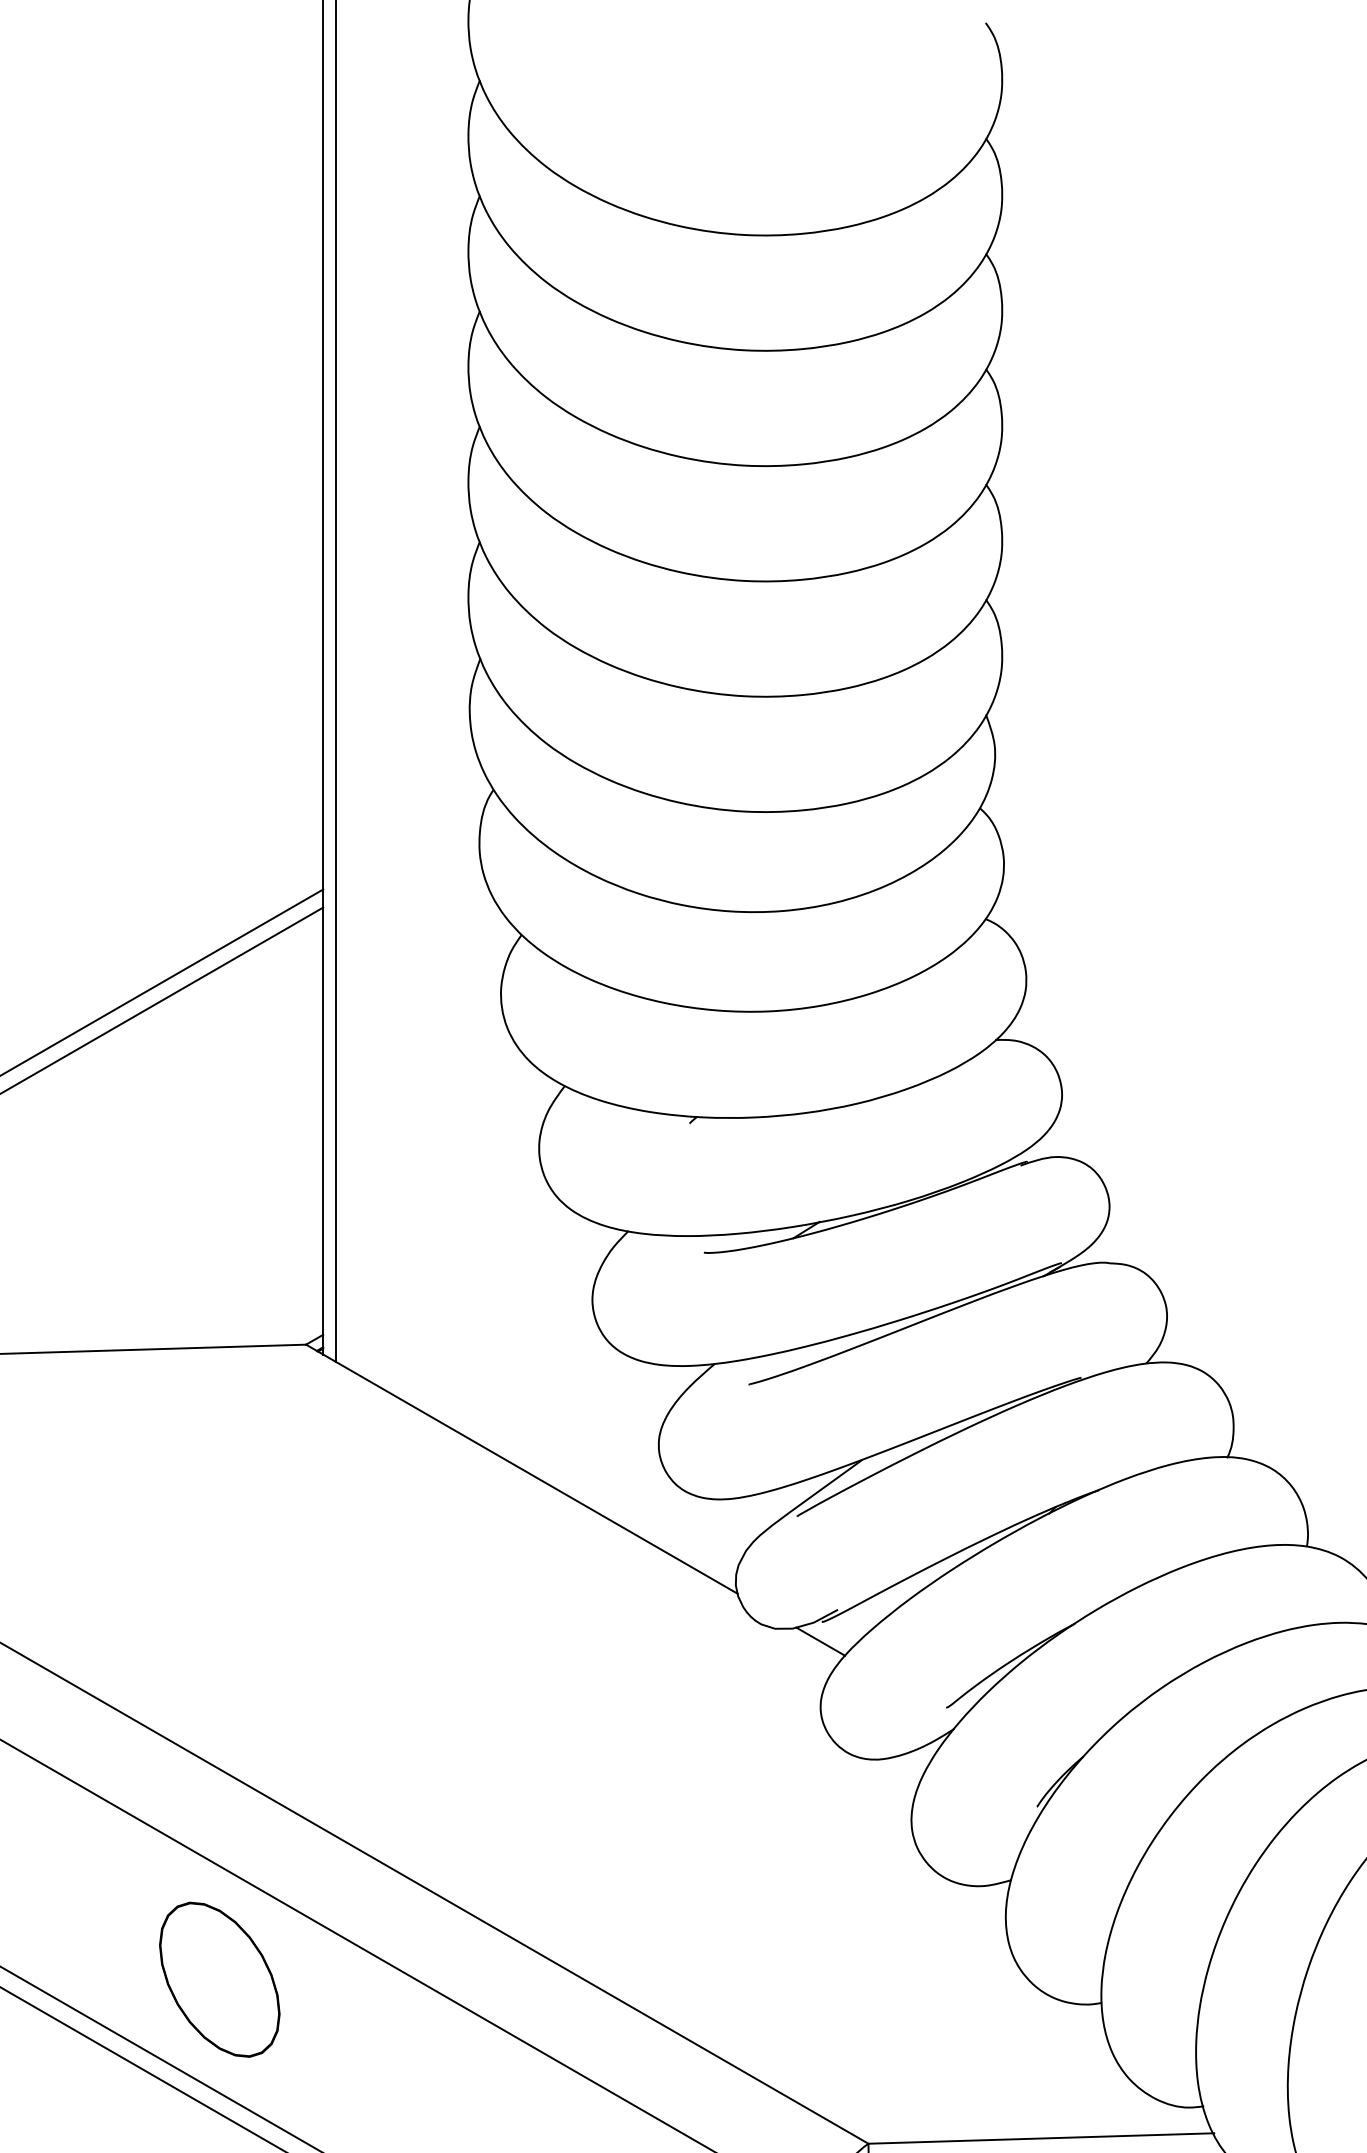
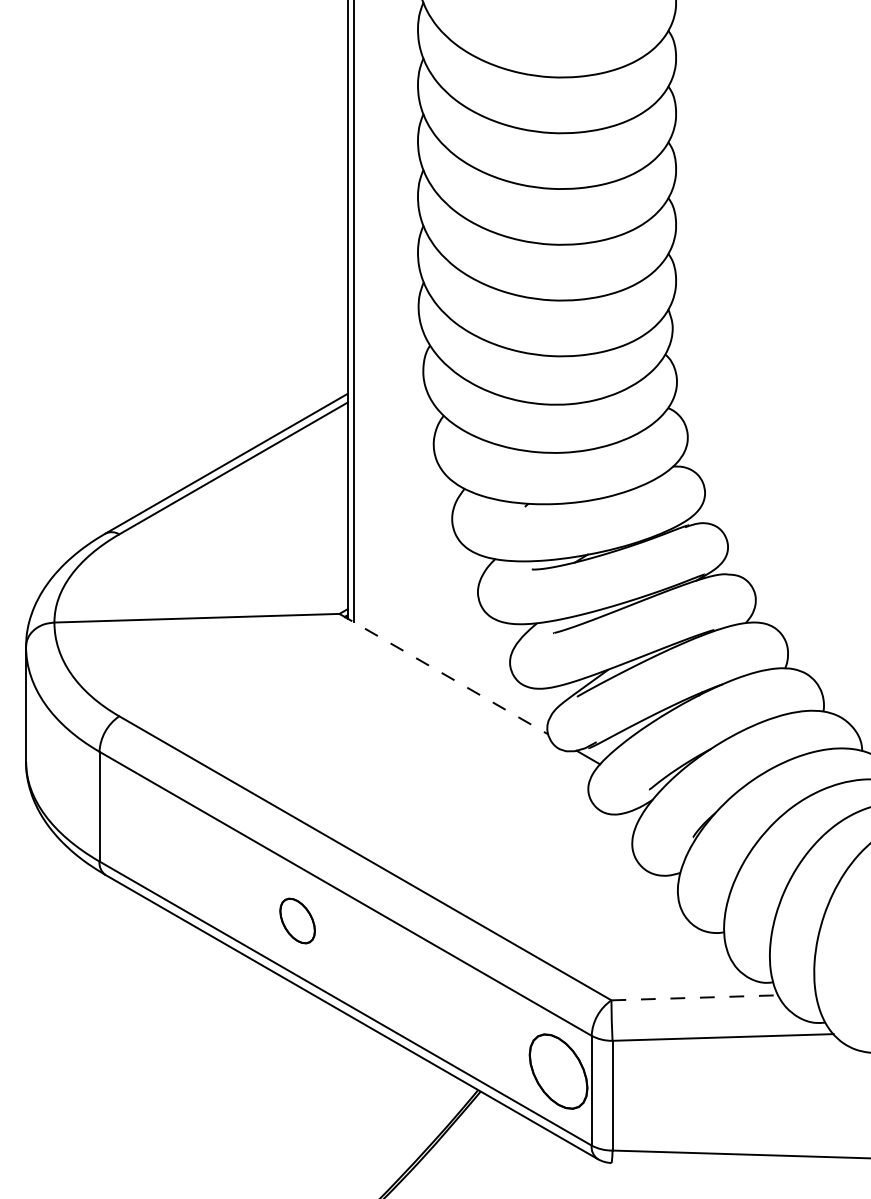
line: (523, 1469) -> (444, 674), solid -> dashed
part: (219, 1978) -> (297, 920), size x0.6
line: (1042, 2137) -> (695, 997), solid -> dashed

